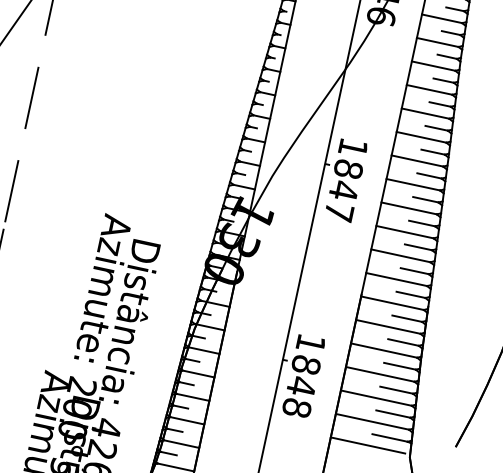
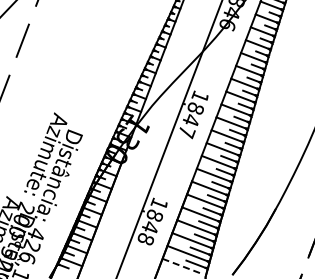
line: (367, 445) -> (182, 266), solid -> dashed

